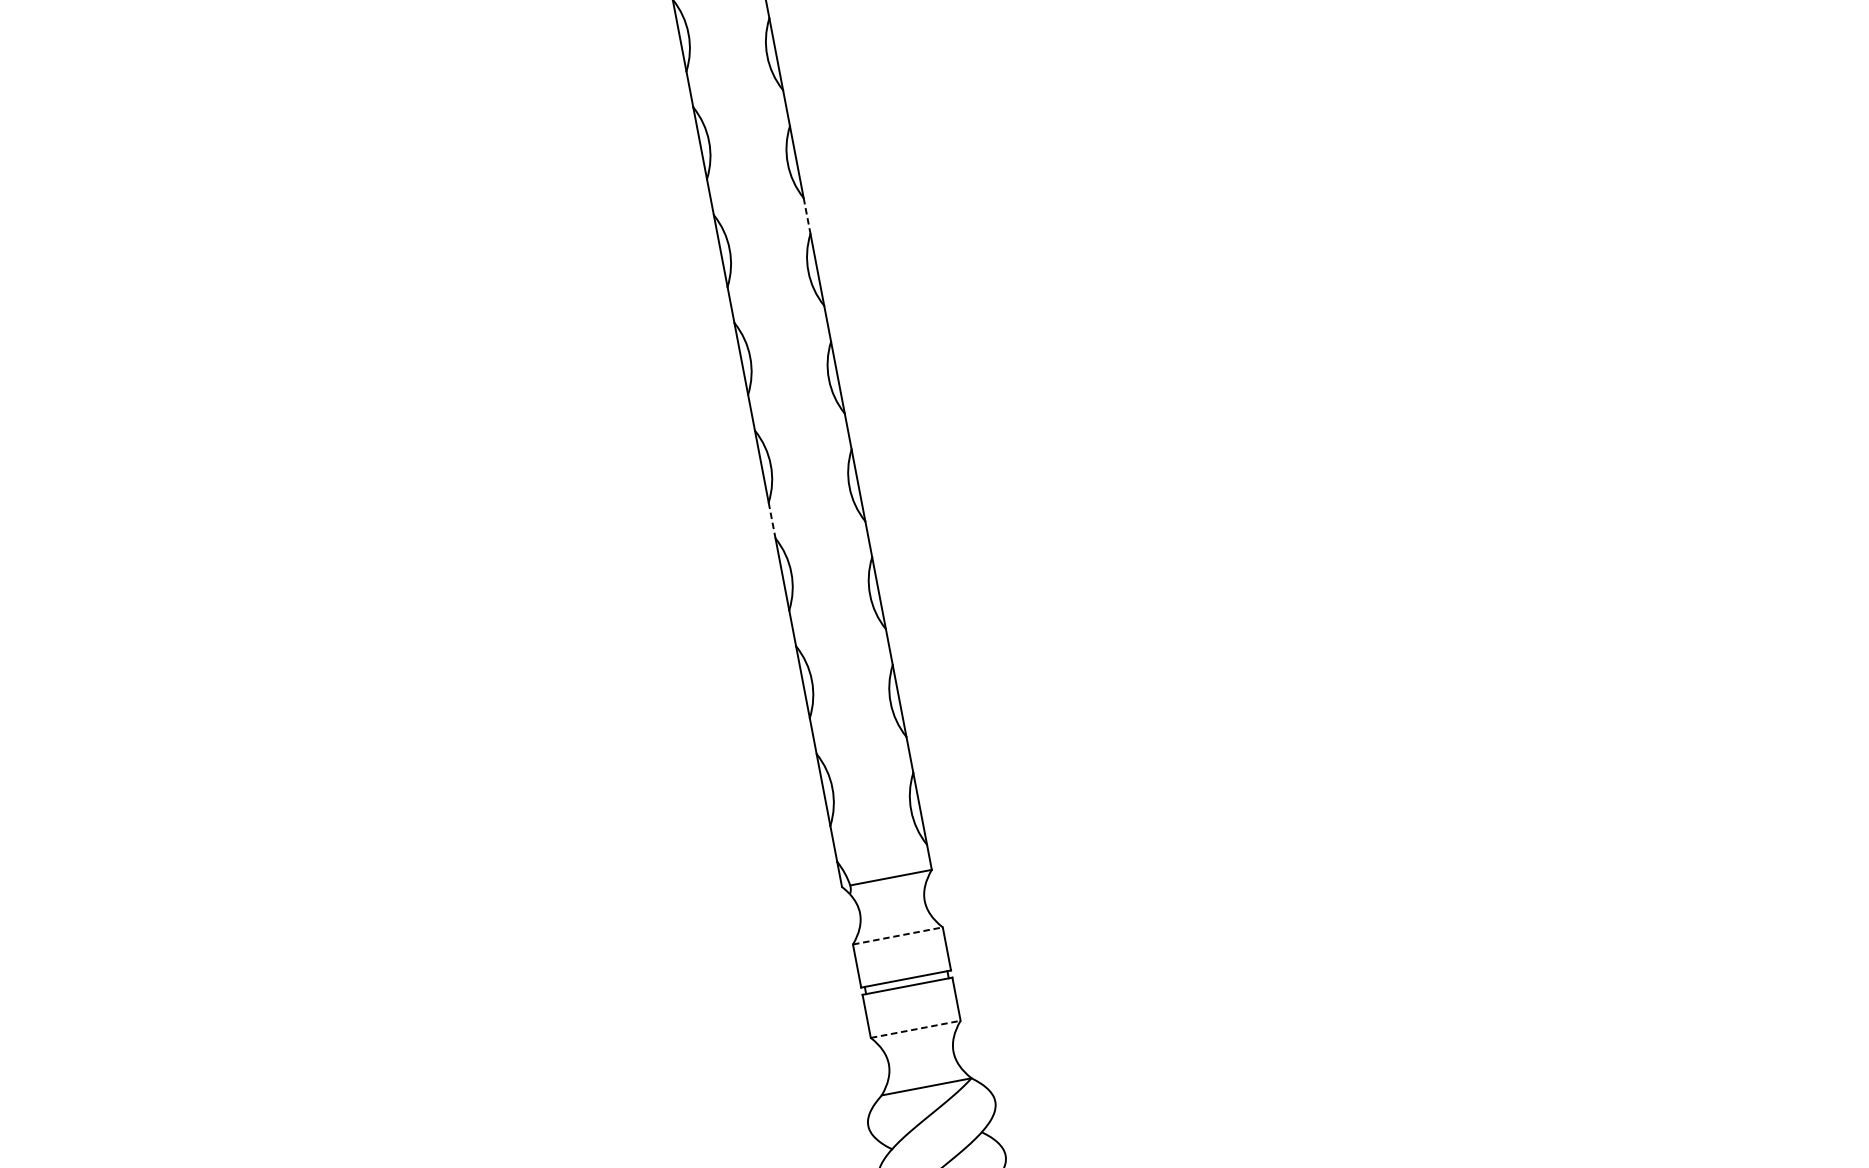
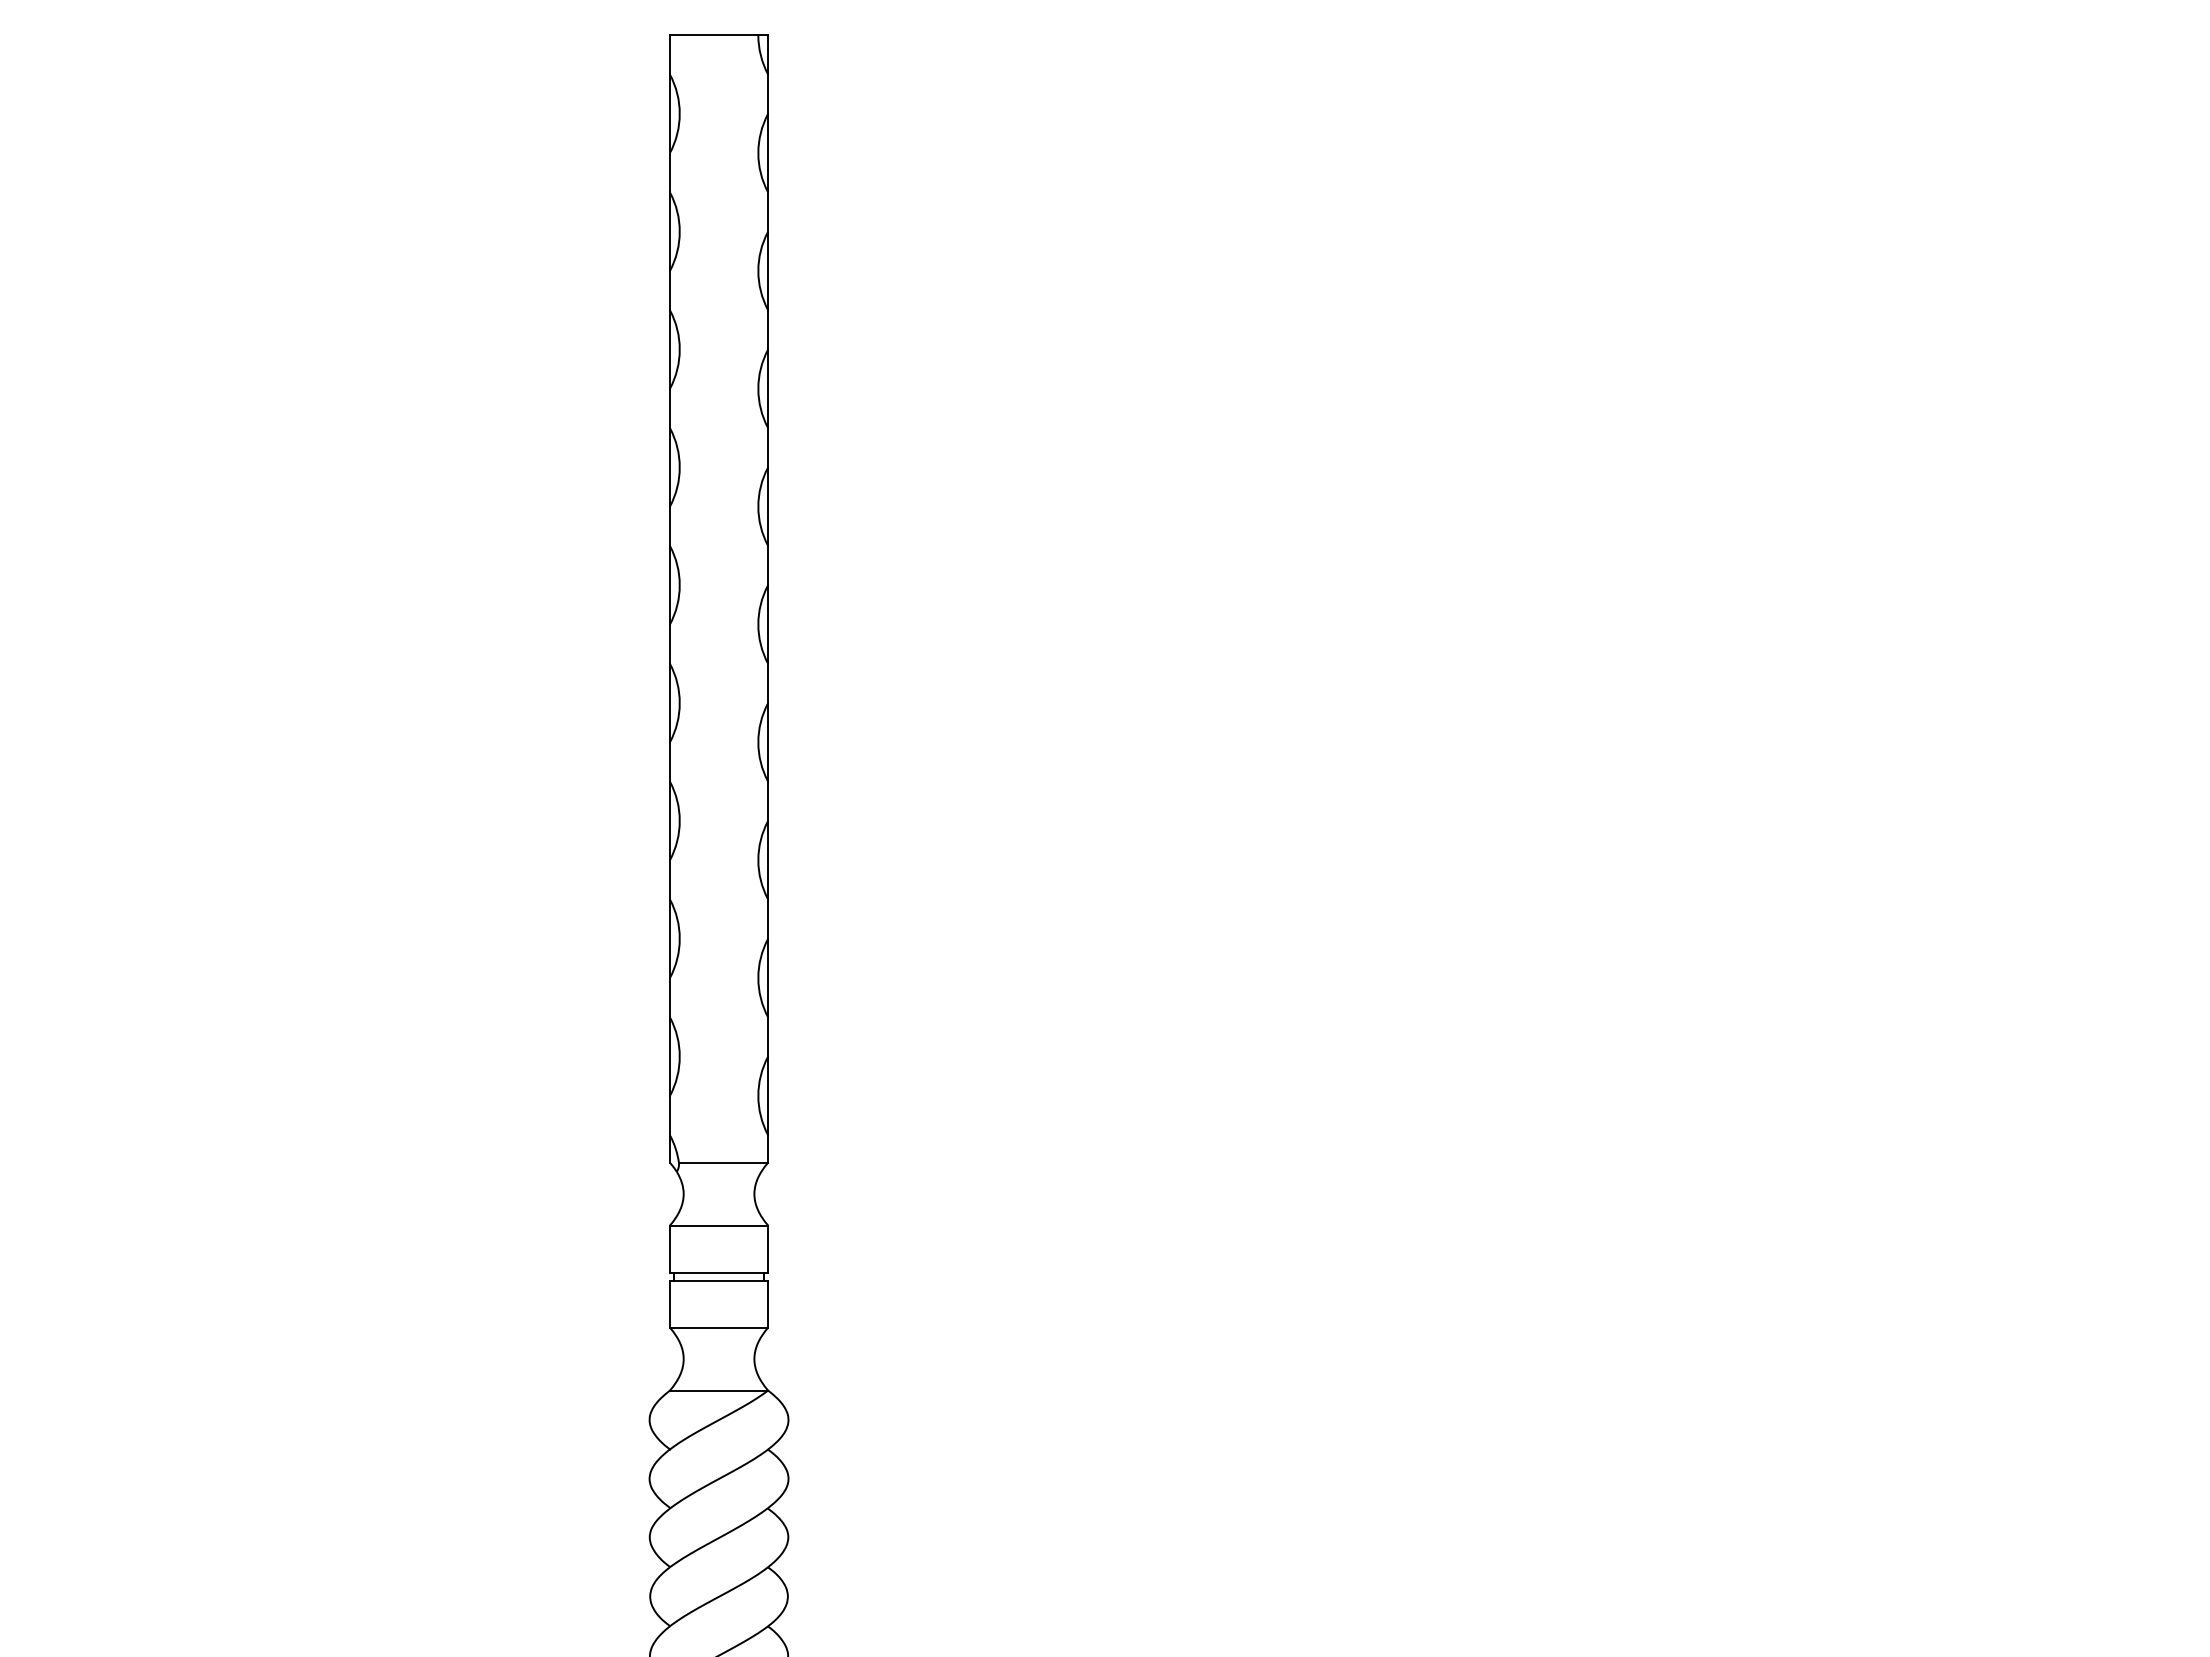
line: (807, 215) -> (768, 447), dashed -> solid
line: (771, 521) -> (669, 762), dashed -> solid
line: (898, 935) -> (719, 1225), dashed -> solid
line: (916, 1029) -> (719, 1327), dashed -> solid

